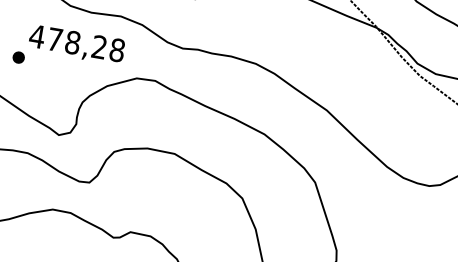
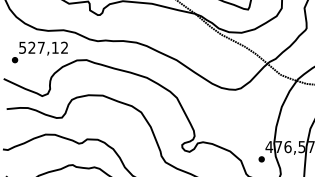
text: (77, 42) -> (43, 47), 478,28 -> 527,12

